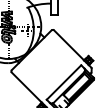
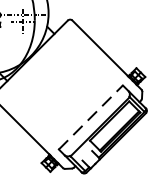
line: (64, 82) -> (91, 117), solid -> dashed

